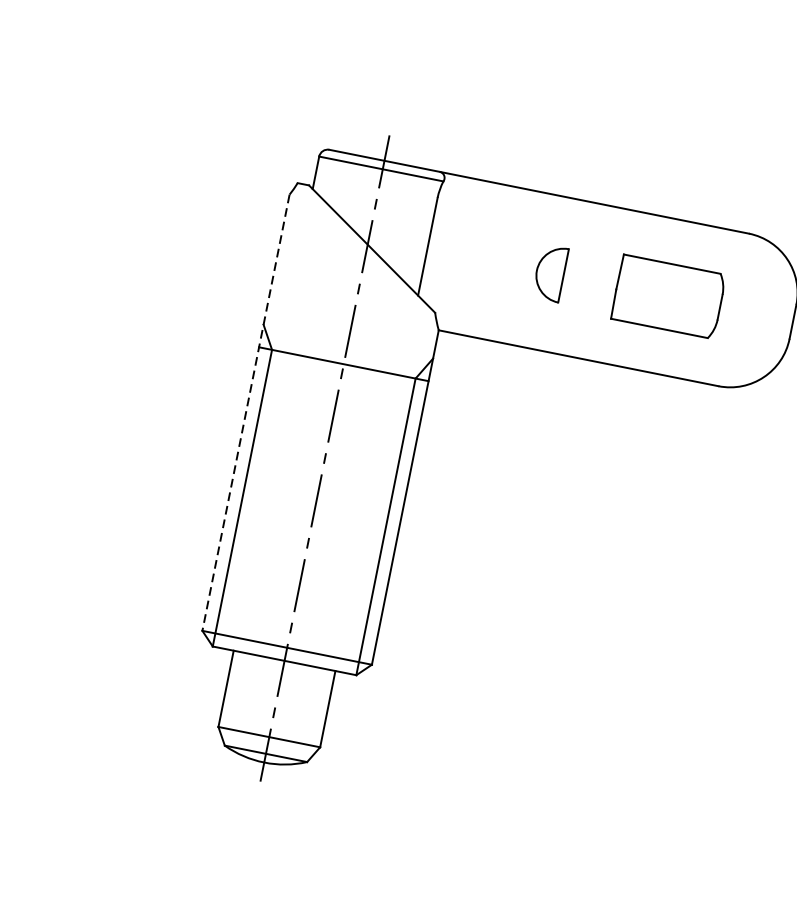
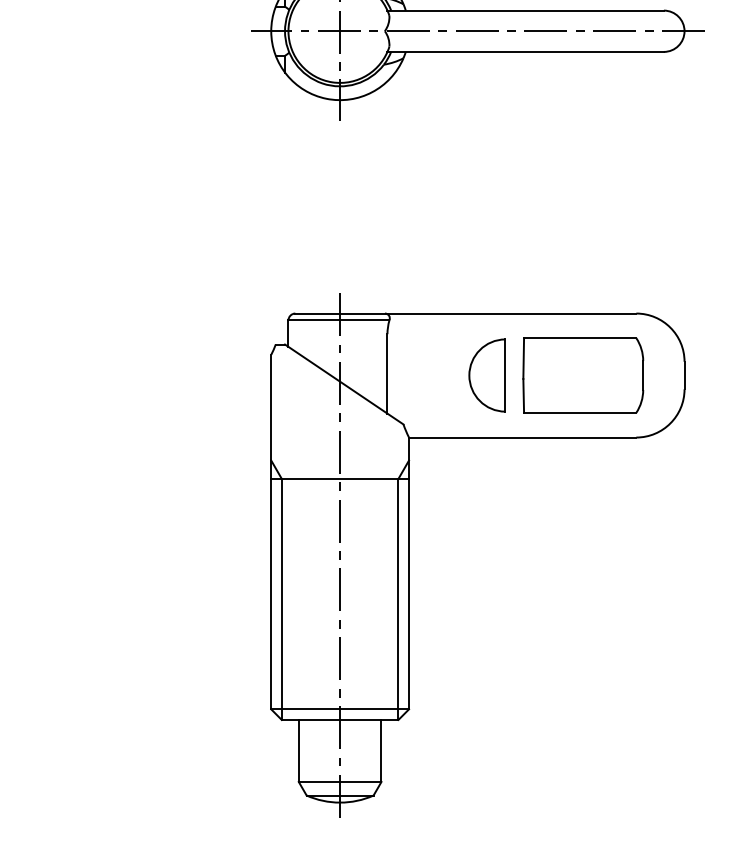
part: (549, 273) -> (486, 375), size x1.67
part: (668, 296) -> (583, 375), size x1.43
line: (246, 413) -> (271, 532), dashed -> solid

